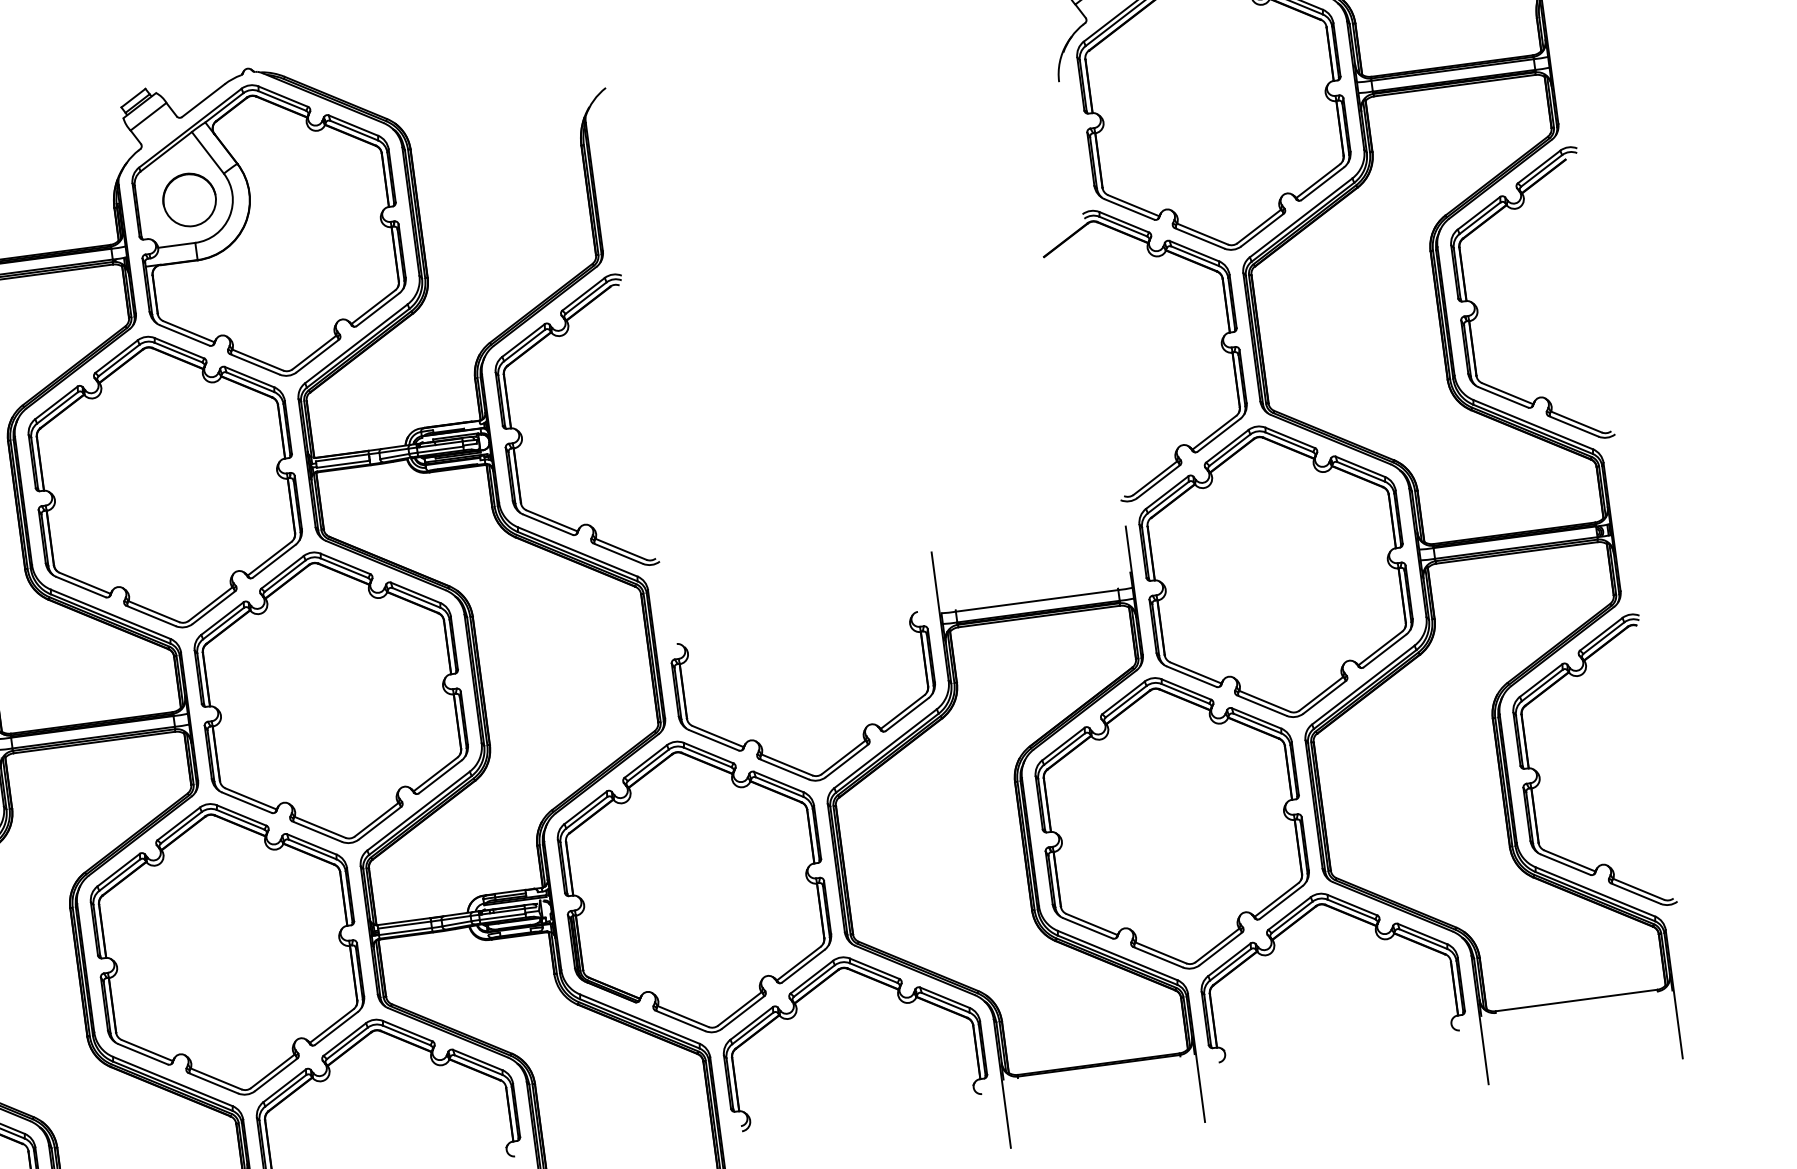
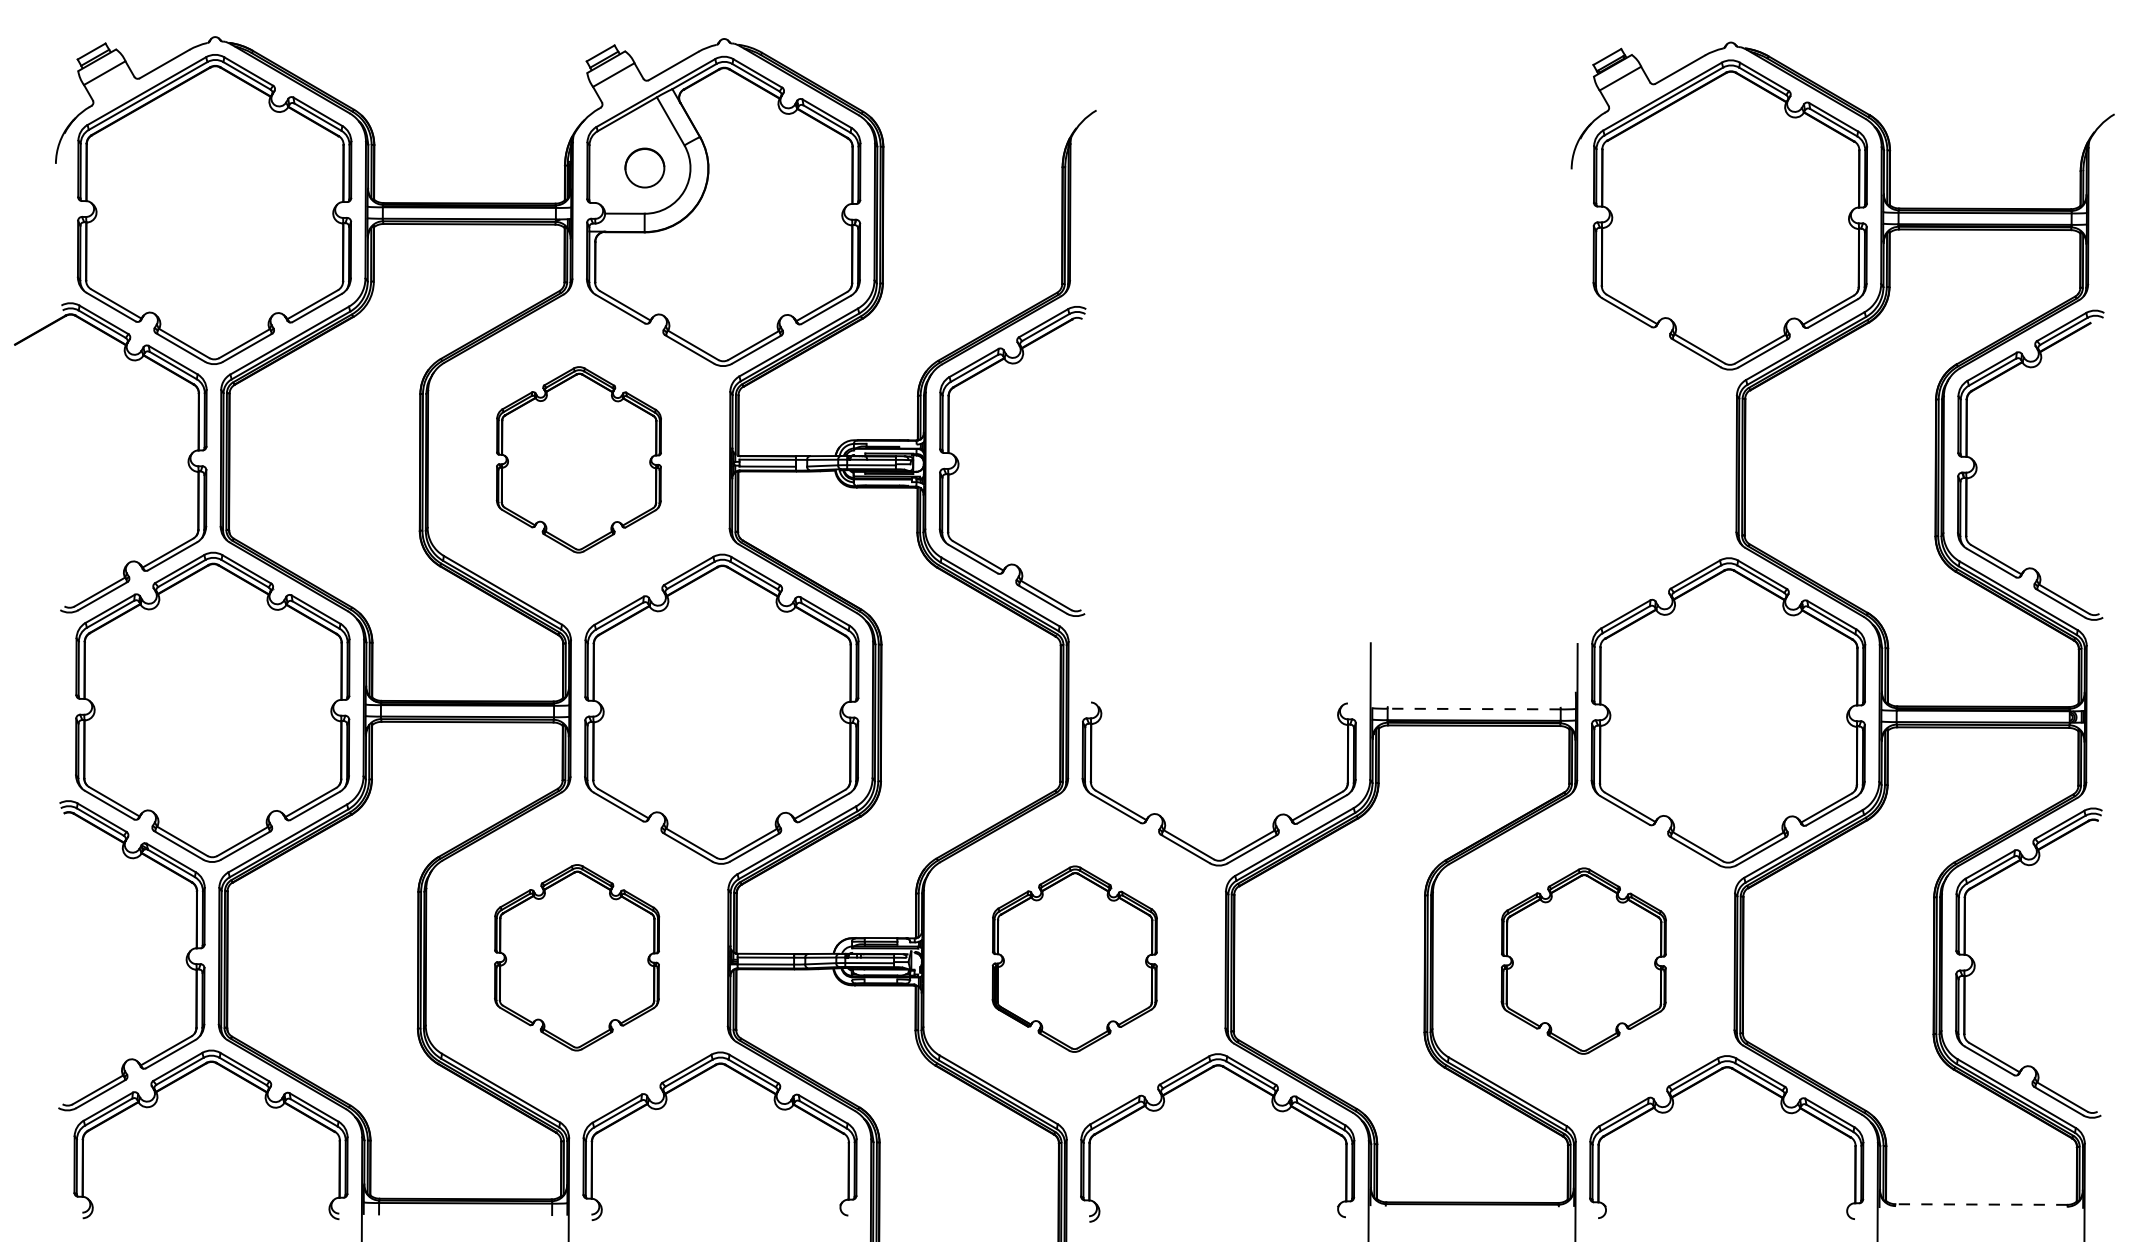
circle: (189, 199) -> (644, 167), size x0.7
part: (1220, 342) -> (1703, 464), removed
part: (164, 481) -> (578, 459), size x0.6
line: (1037, 601) -> (1474, 709), solid -> dashed
part: (1171, 822) -> (1583, 960), size x0.6
part: (694, 886) -> (1074, 958), size x0.6
part: (226, 949) -> (576, 957), size x0.6
line: (1576, 1000) -> (1981, 1204), solid -> dashed

